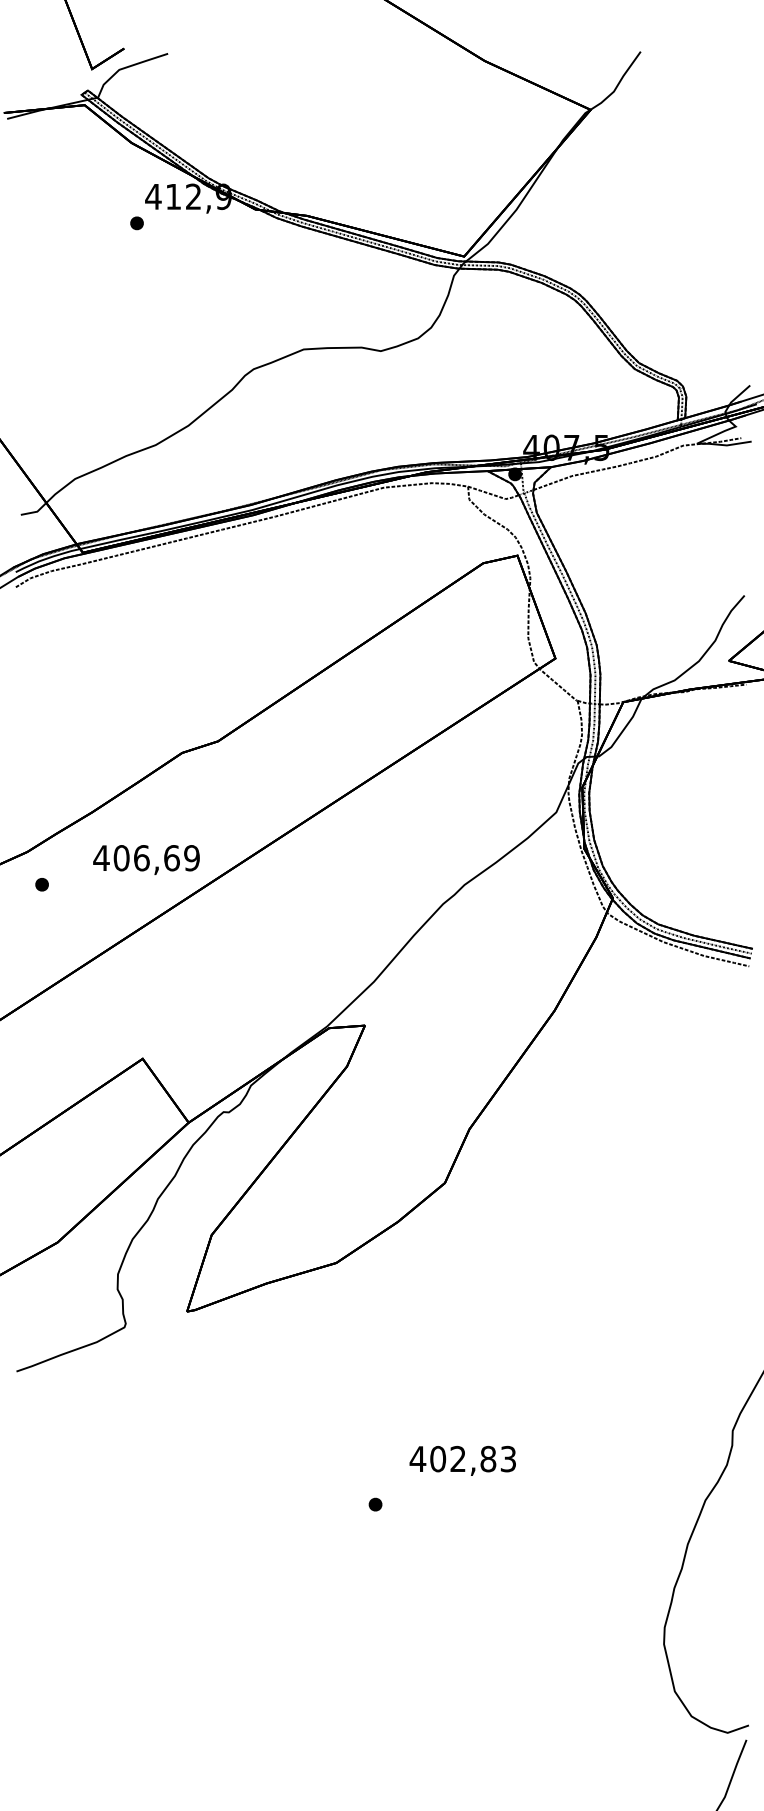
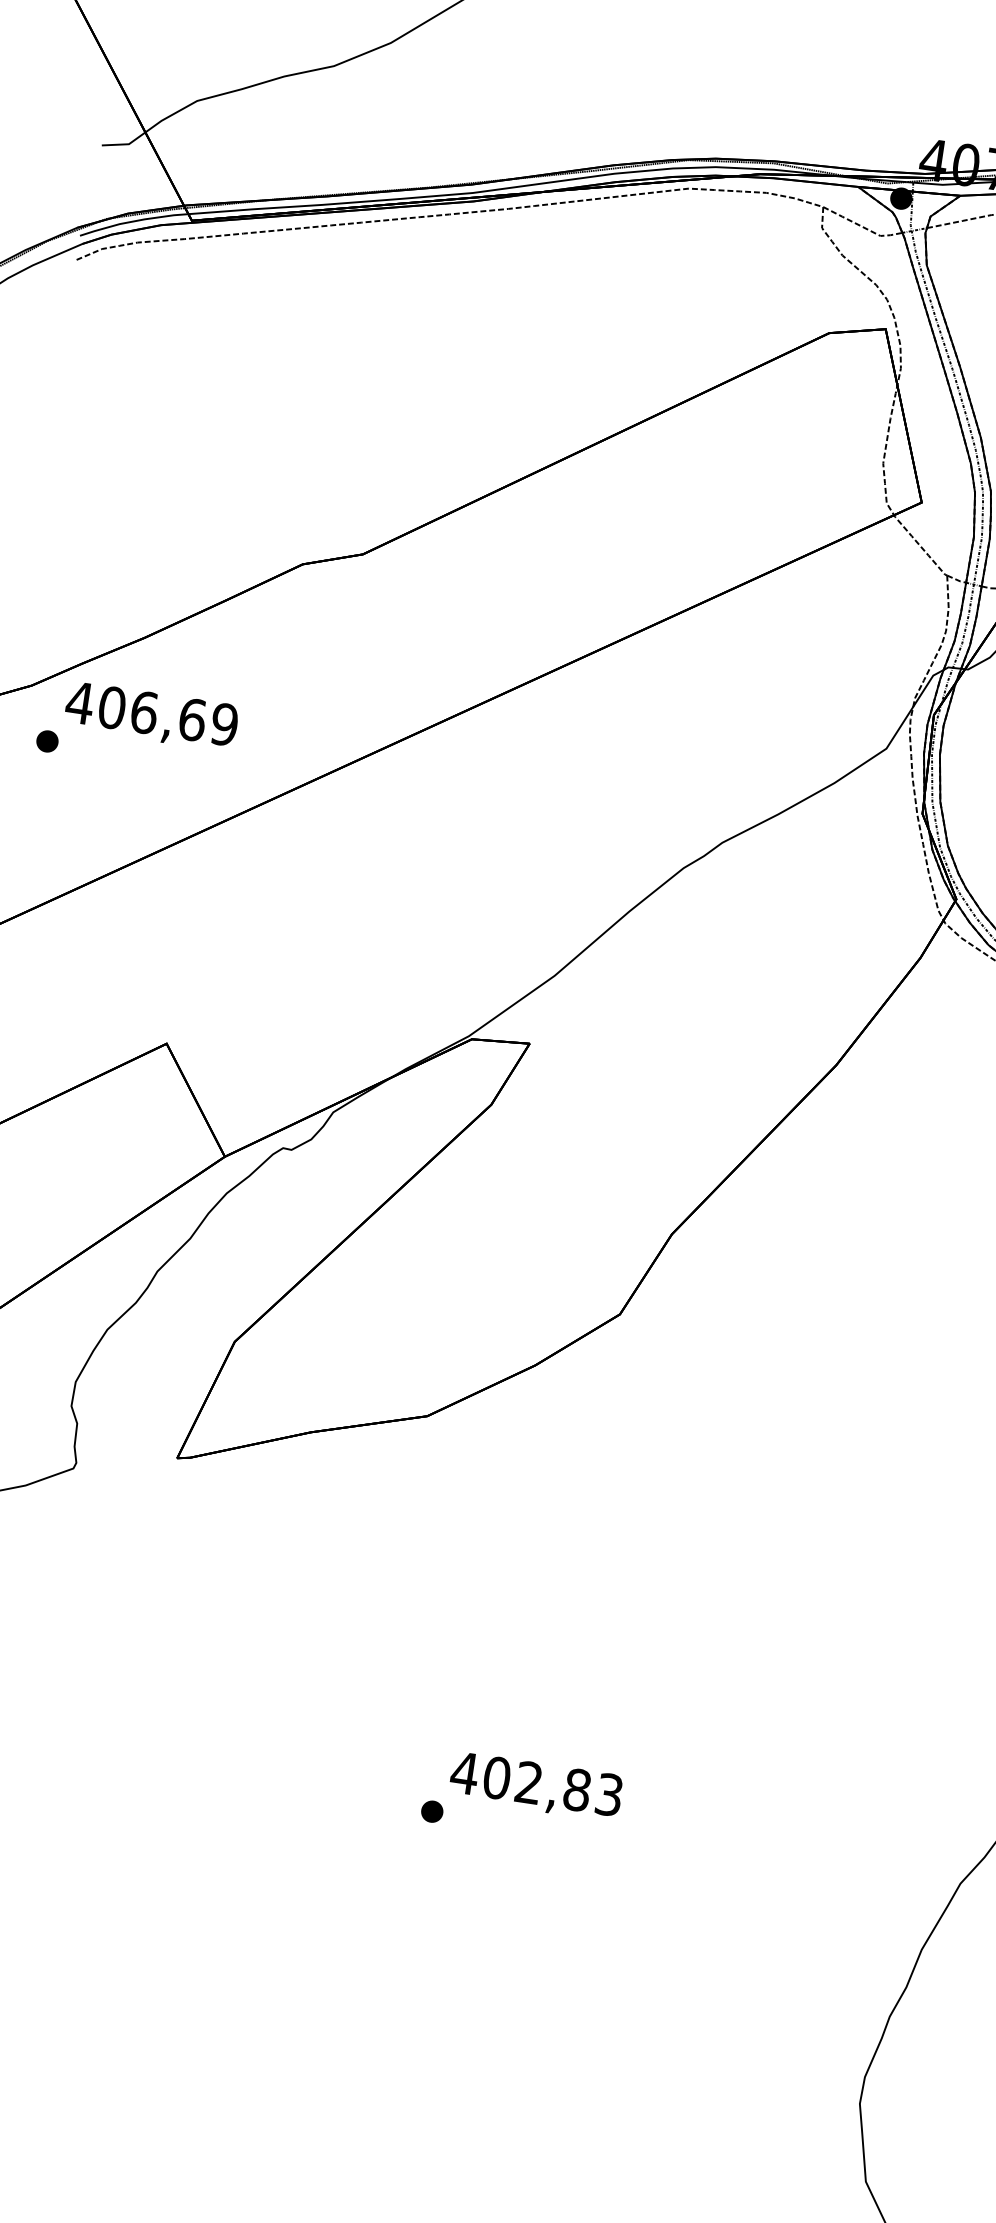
text: (146, 859) -> (151, 715), moved
text: (462, 1460) -> (535, 1786), moved

